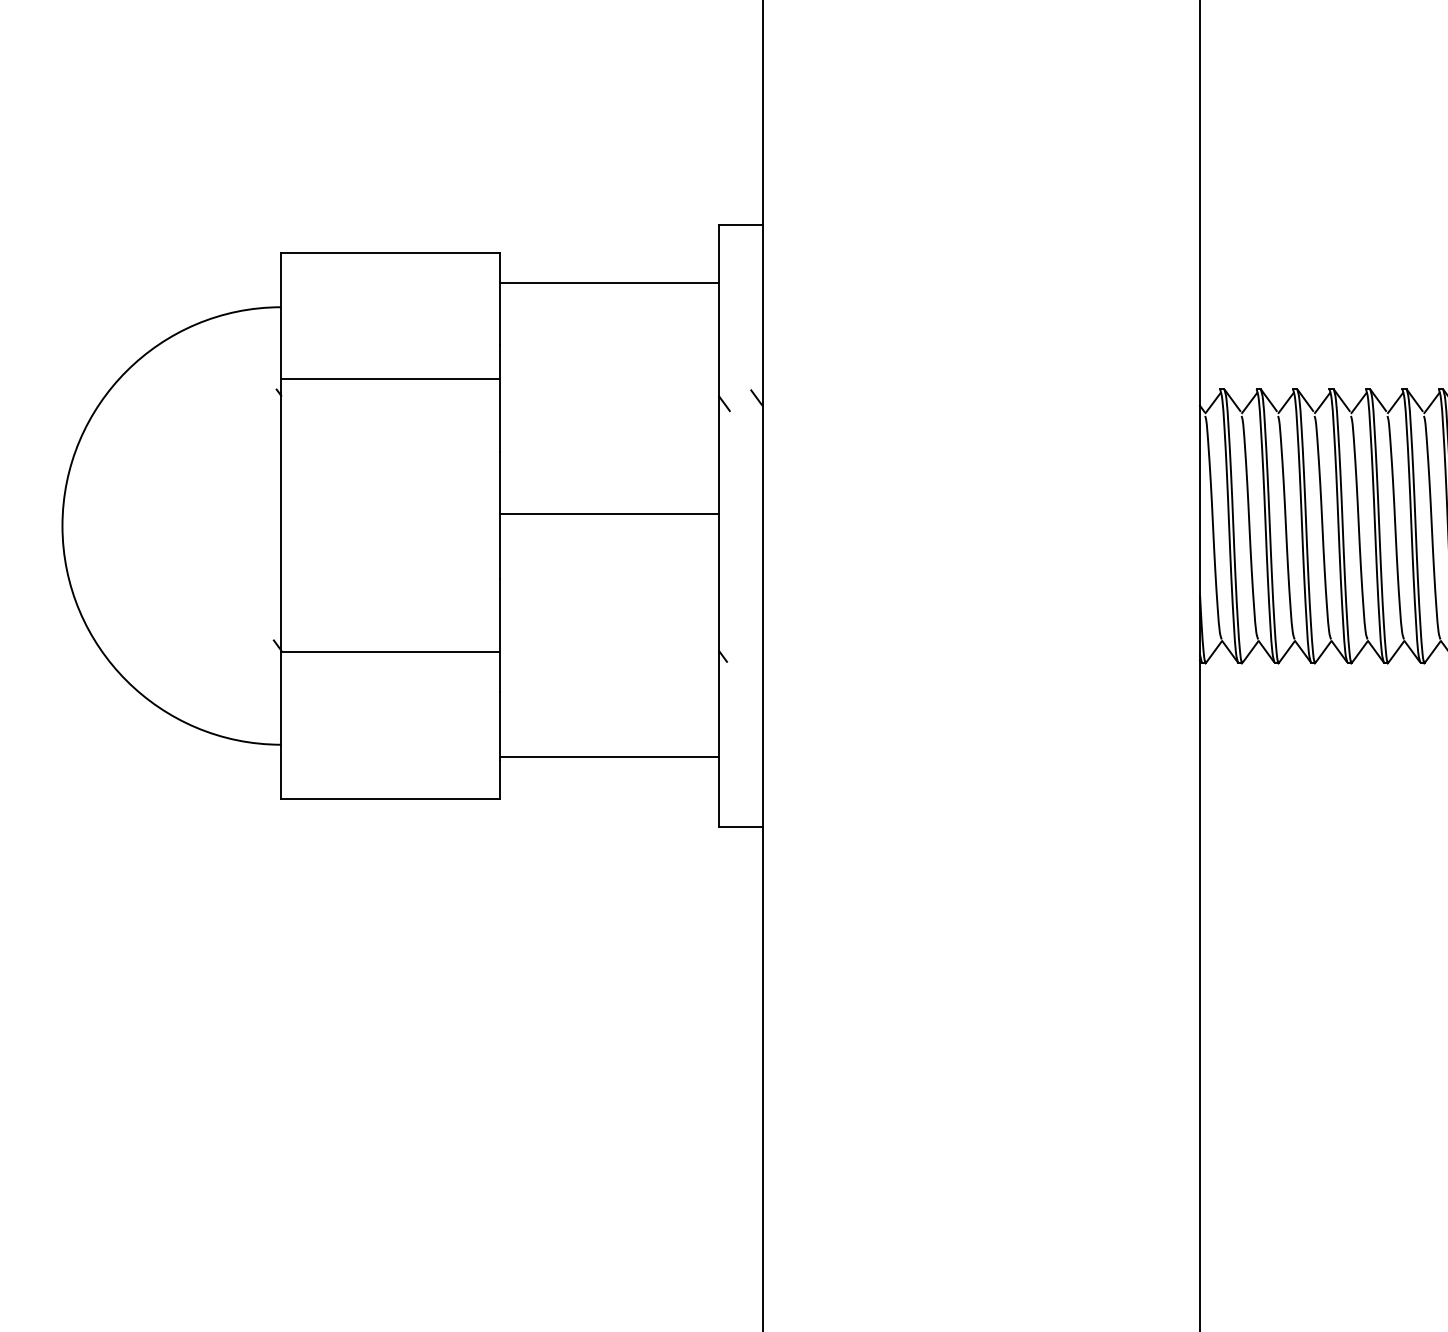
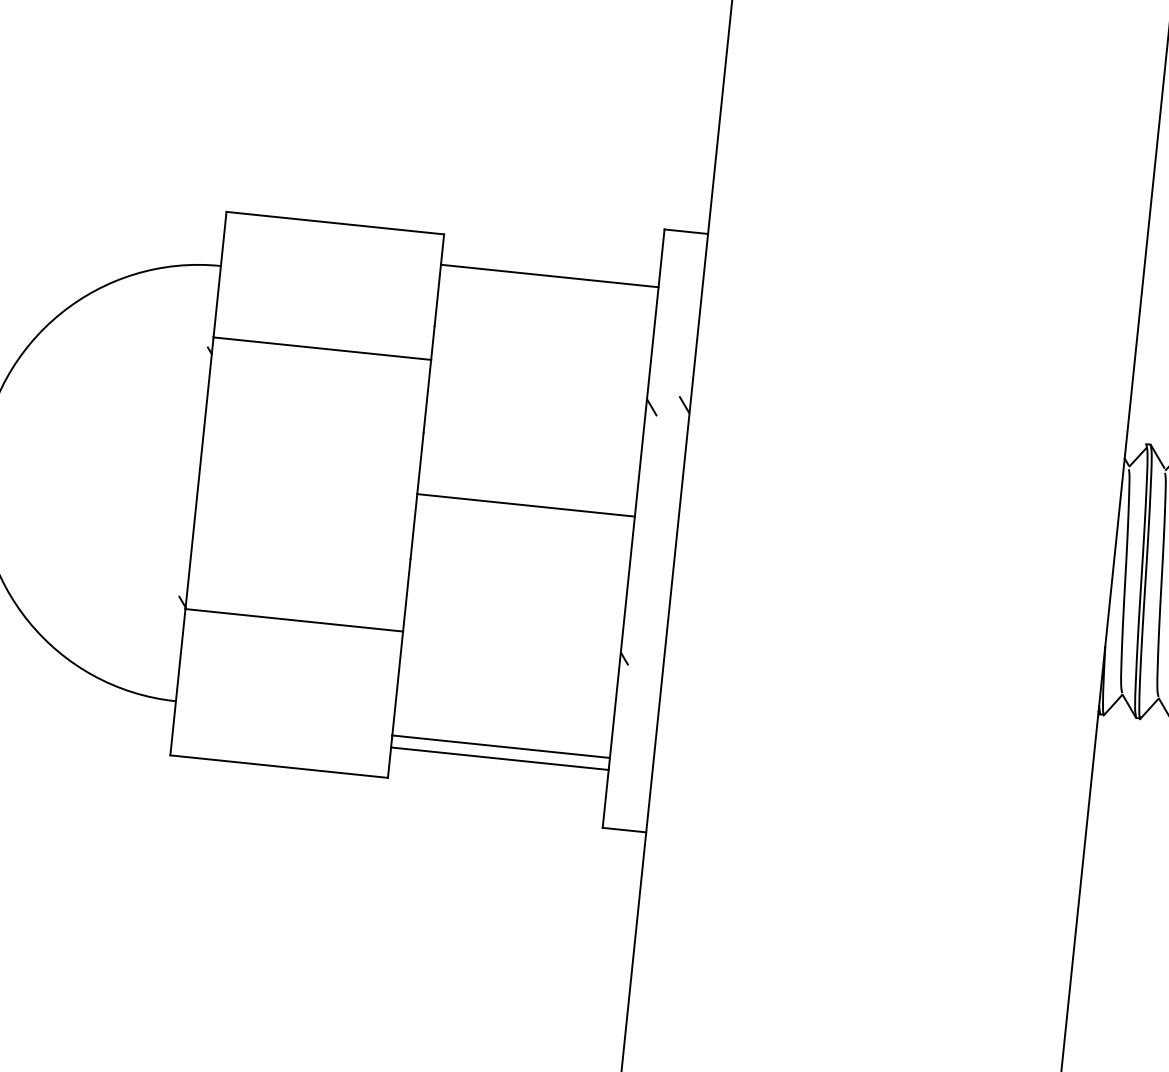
line: (608, 768) -> (499, 758), added

